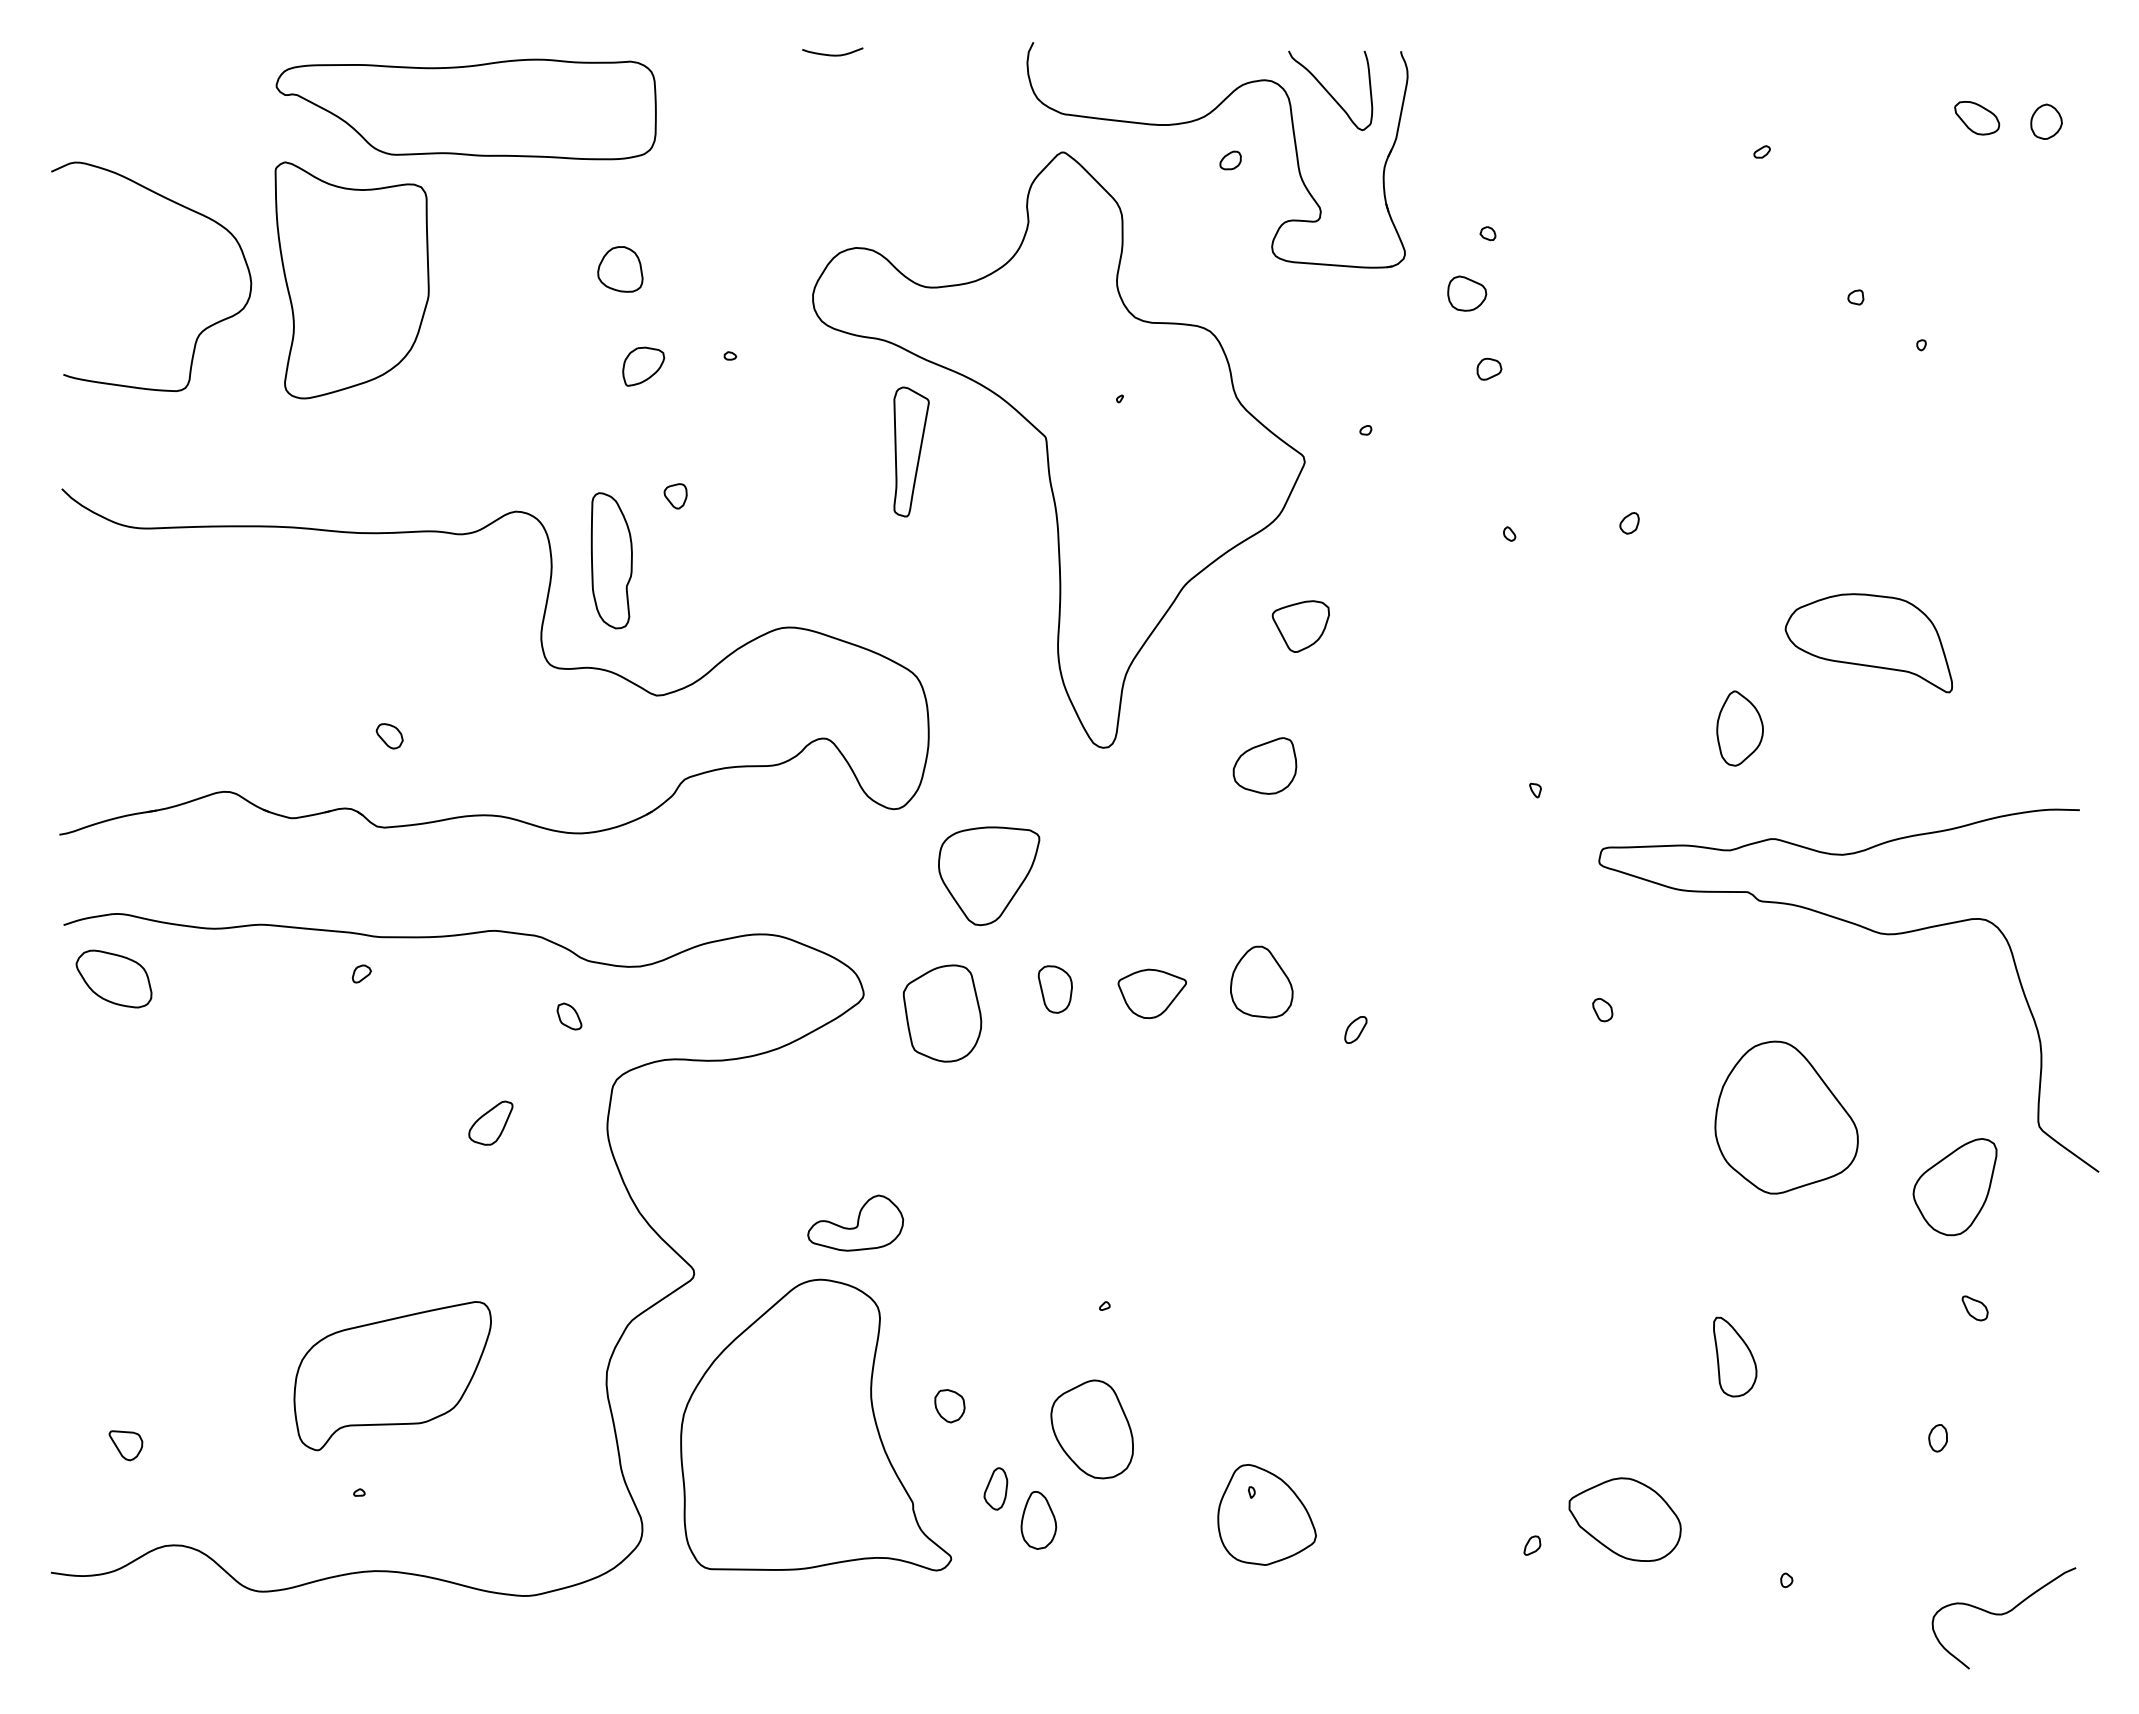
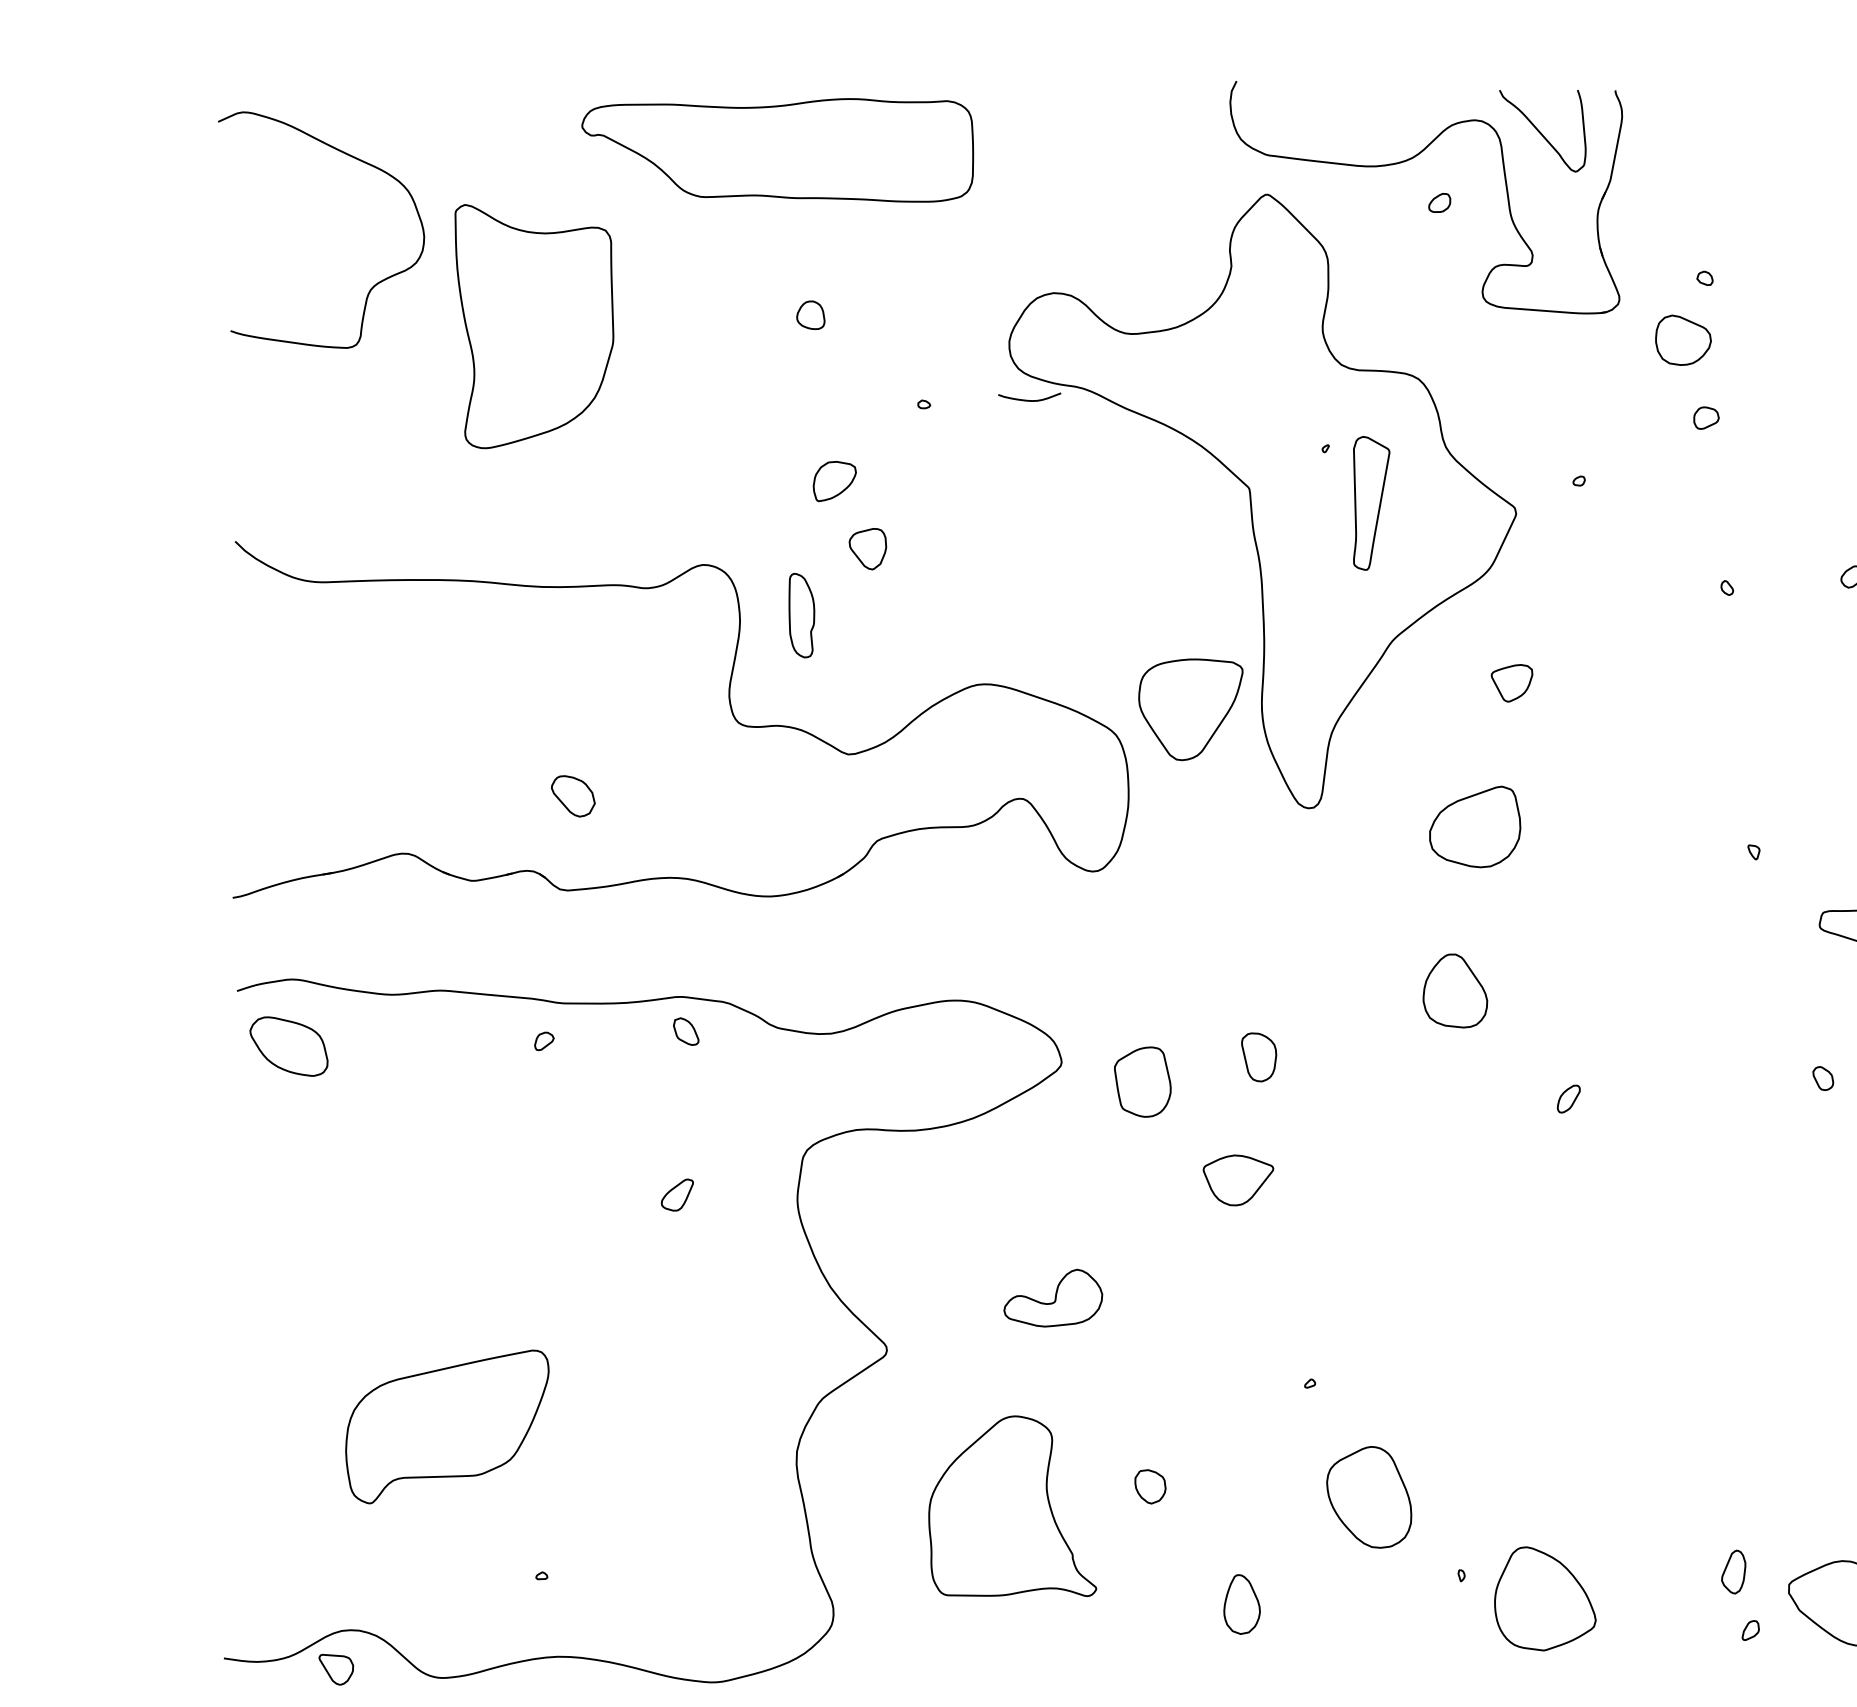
curve: (832, 54) -> (1029, 399), moved
part: (465, 109) -> (776, 150), moved
part: (620, 269) -> (810, 315), size x0.6
part: (1467, 293) -> (1683, 340), size x1.4
curve: (204, 328) -> (376, 283), moved
part: (643, 366) -> (834, 481), moved
part: (911, 451) -> (1371, 502), moved
part: (675, 496) -> (867, 549), size x1.6
part: (611, 560) -> (801, 615), size x0.6
part: (1300, 626) -> (1511, 683), size x0.7
part: (389, 736) -> (572, 796), size x1.6
part: (1264, 765) -> (1474, 826), size x1.4
part: (989, 876) -> (1191, 710), moved
part: (1261, 981) -> (1455, 990), moved
part: (1151, 993) -> (1237, 1180), moved
part: (942, 1013) -> (1142, 1082), size x0.7
part: (569, 1016) -> (686, 1031), moved
part: (490, 1122) -> (676, 1194), size x0.7
part: (392, 1376) -> (447, 1427), moved
part: (816, 1424) -> (1012, 1505), size x0.6
part: (1091, 1429) -> (1368, 1497), moved
part: (125, 1445) -> (335, 1669), moved
part: (995, 1488) -> (1733, 1571), moved
part: (1266, 1514) -> (1544, 1598), moved

